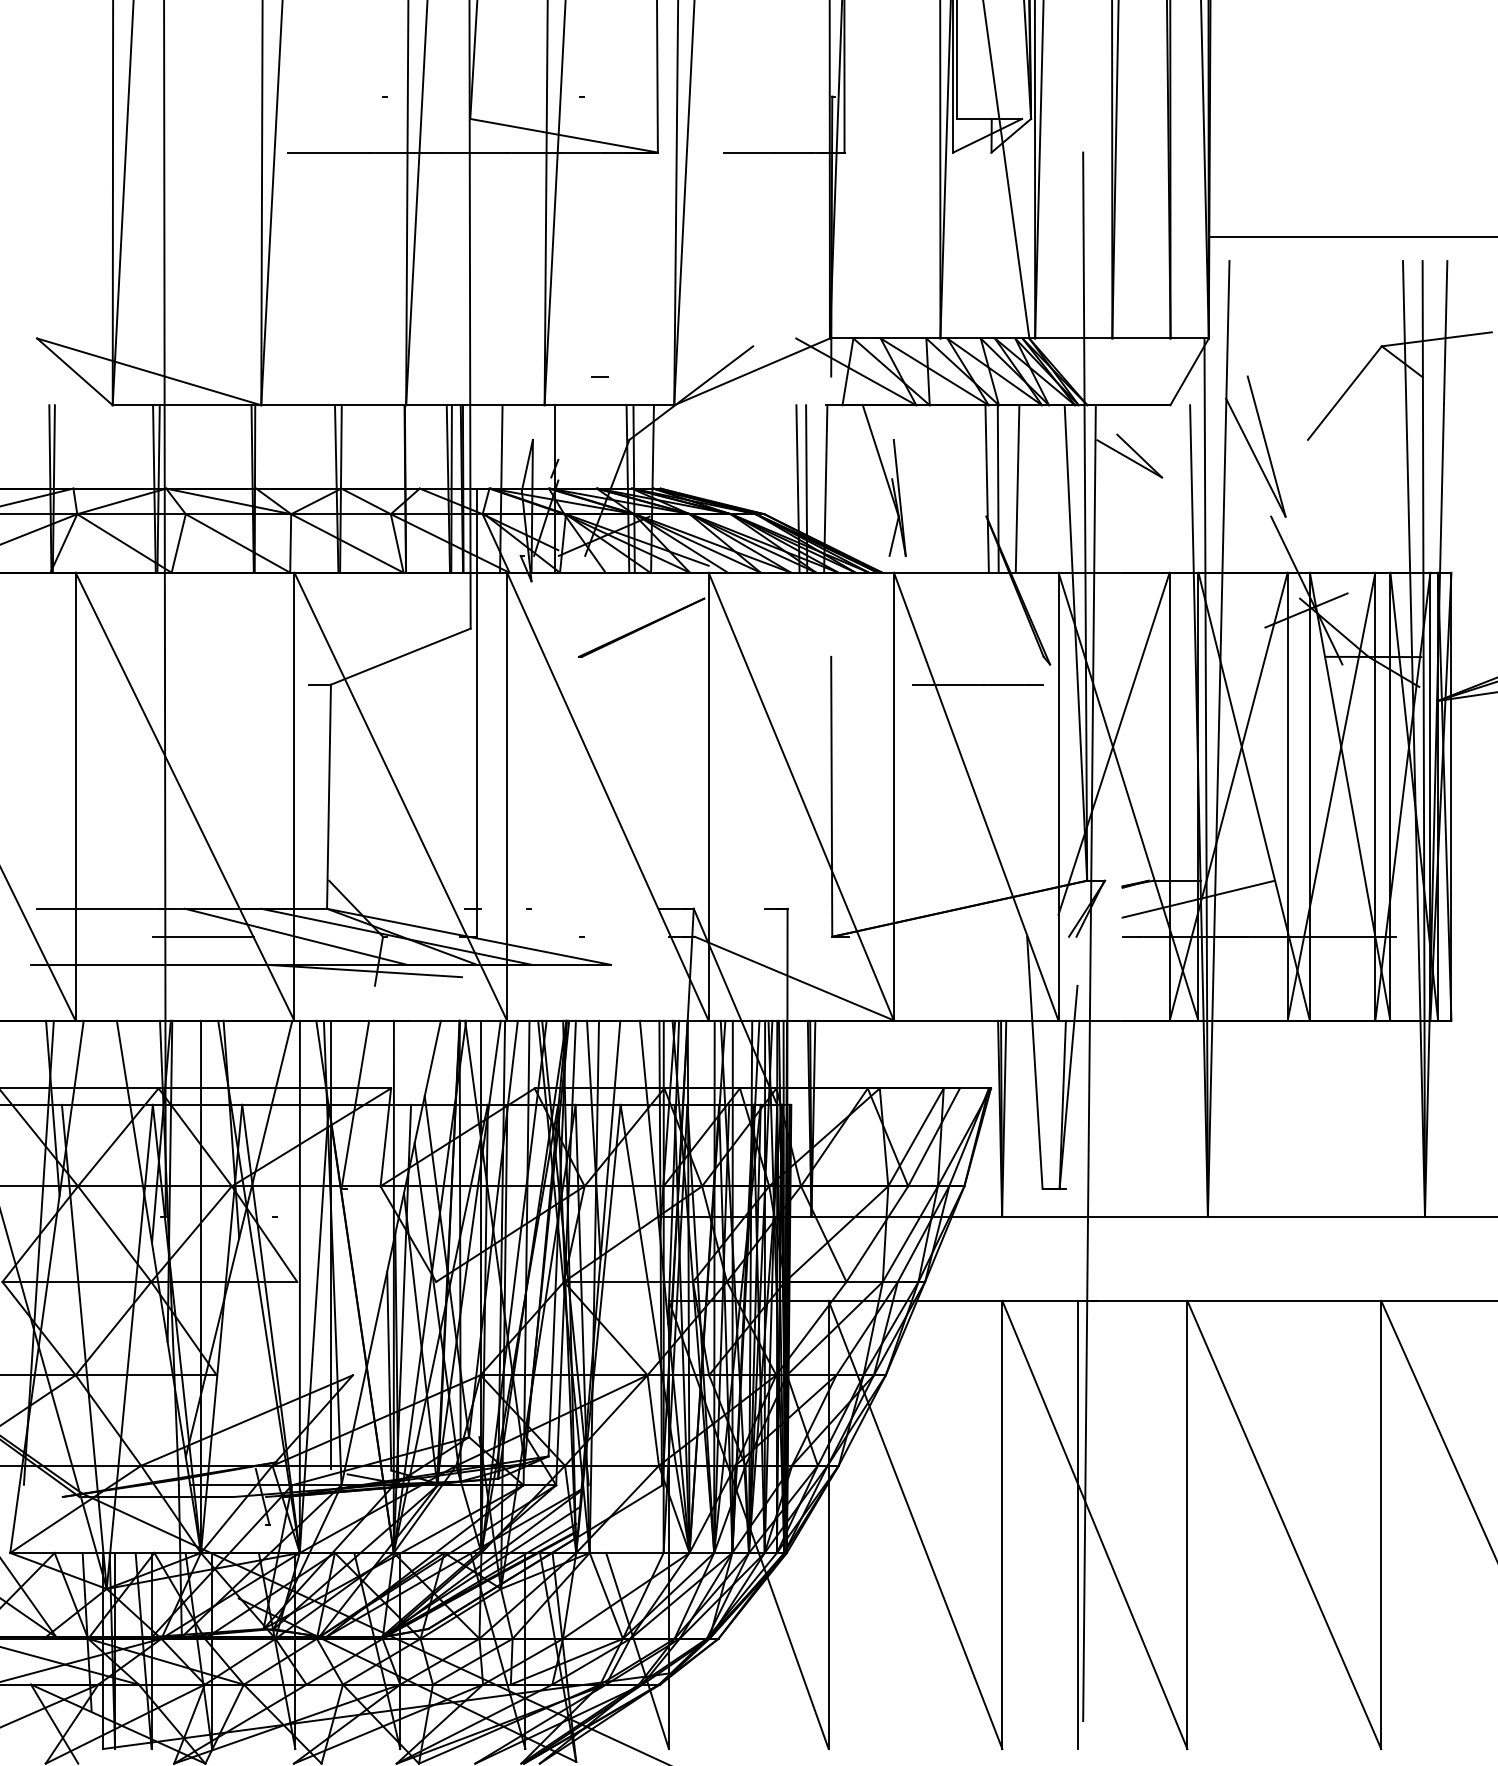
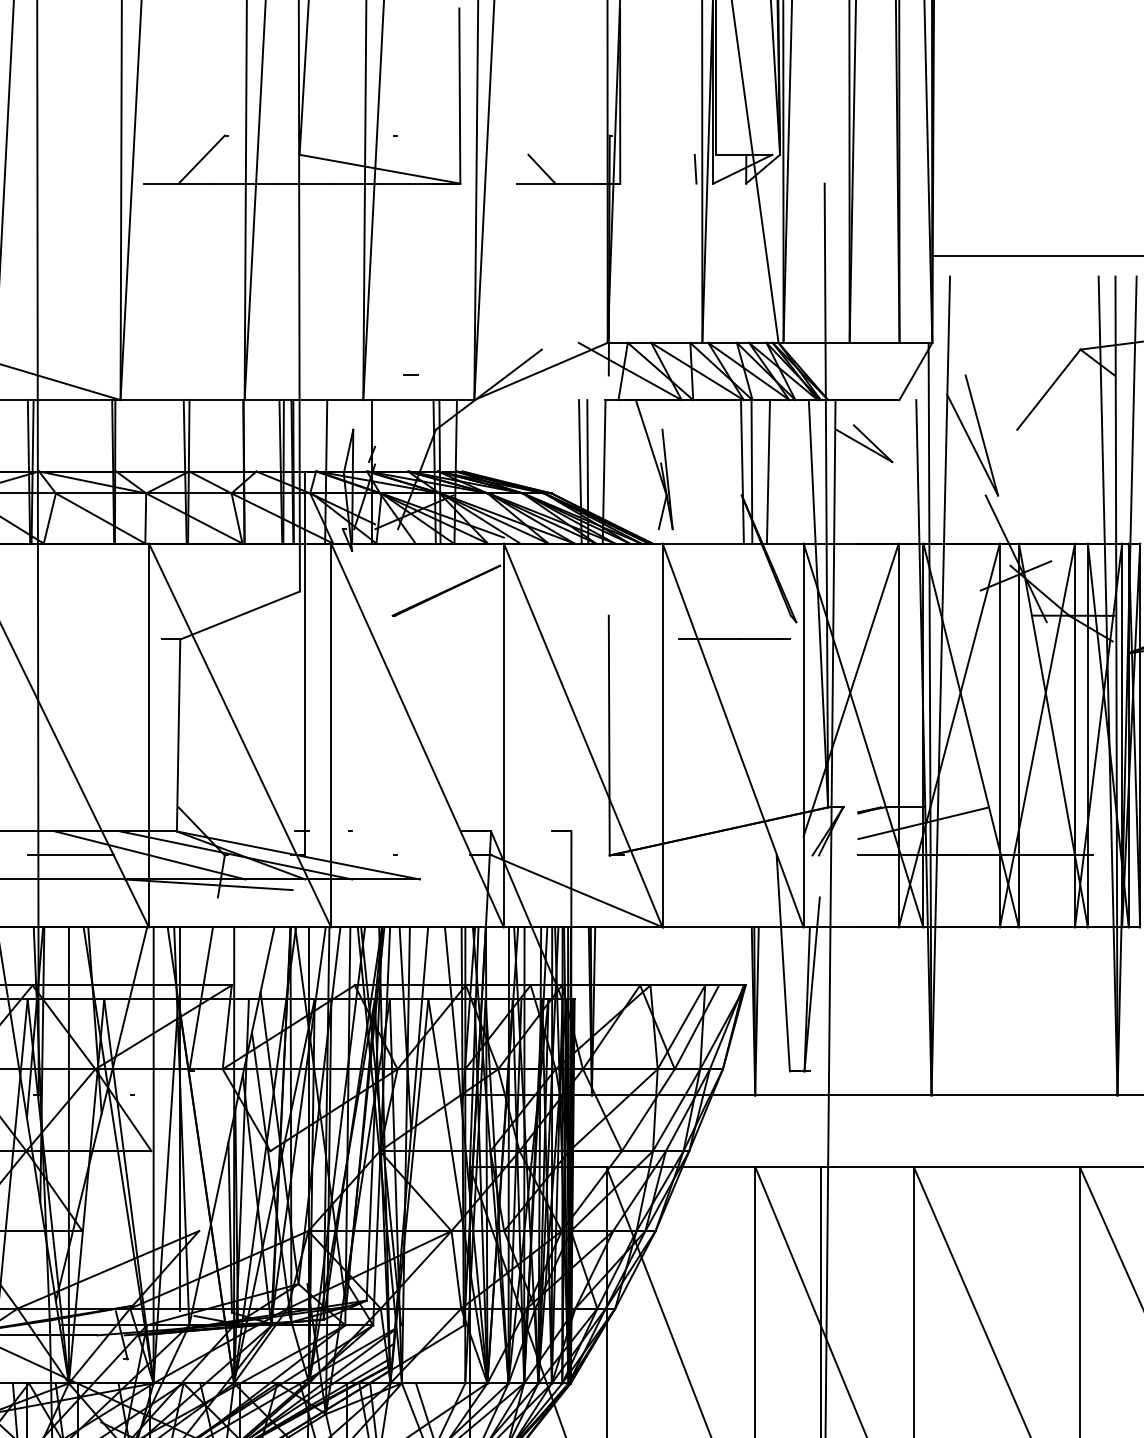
line: (356, 124) -> (202, 159), added
line: (752, 135) -> (541, 168), added
line: (932, 135) -> (695, 168), added

